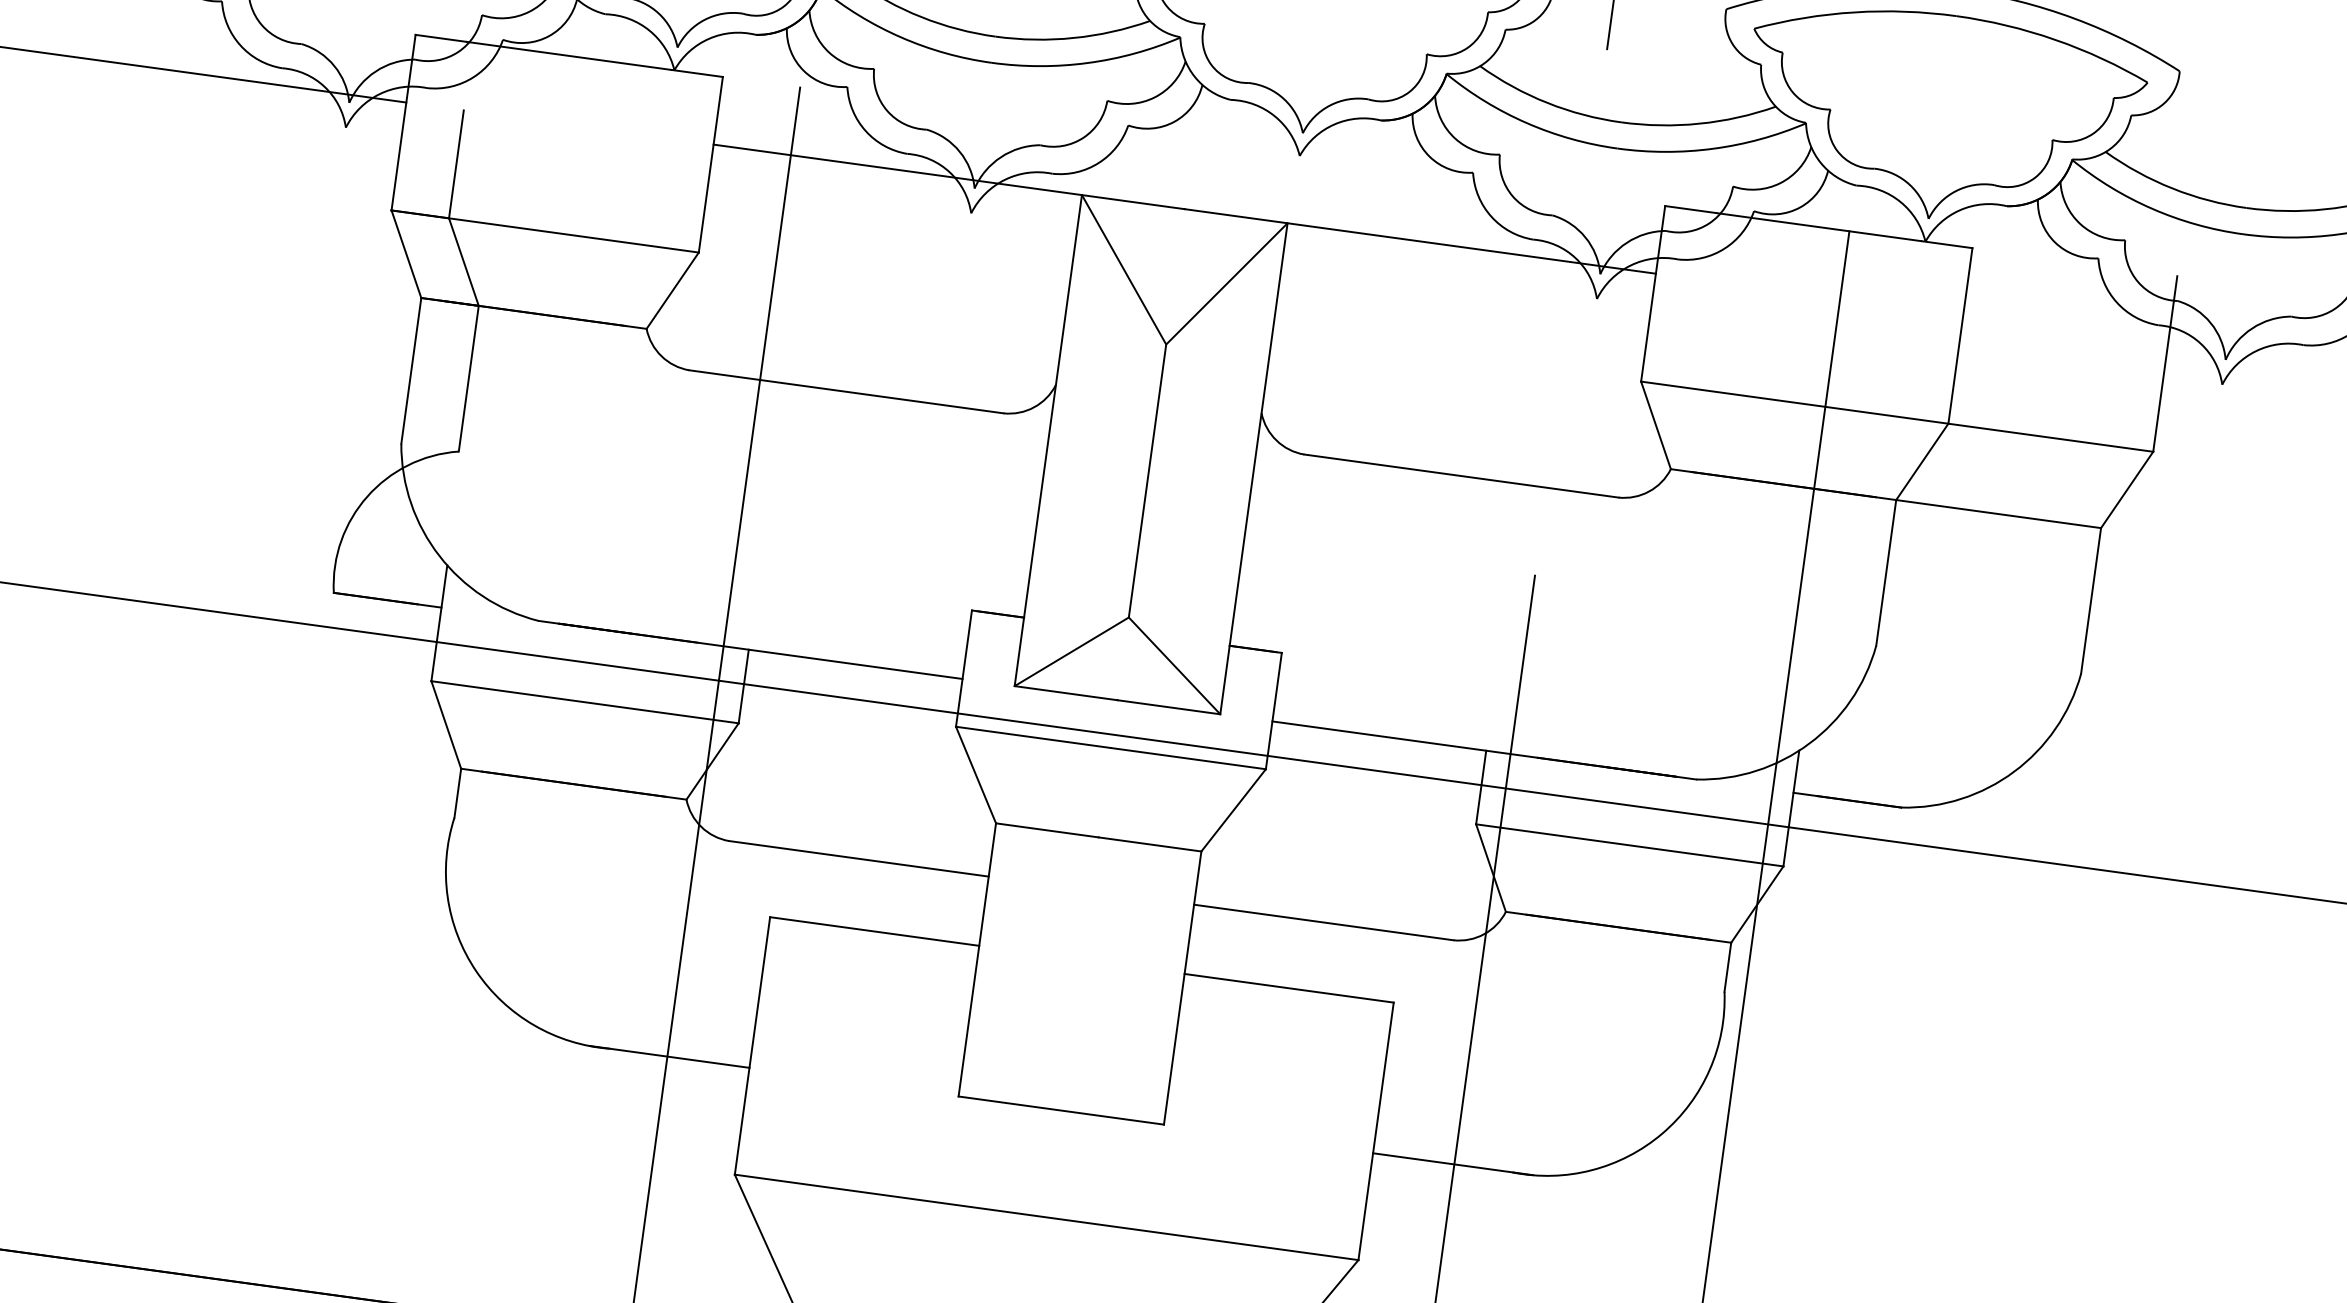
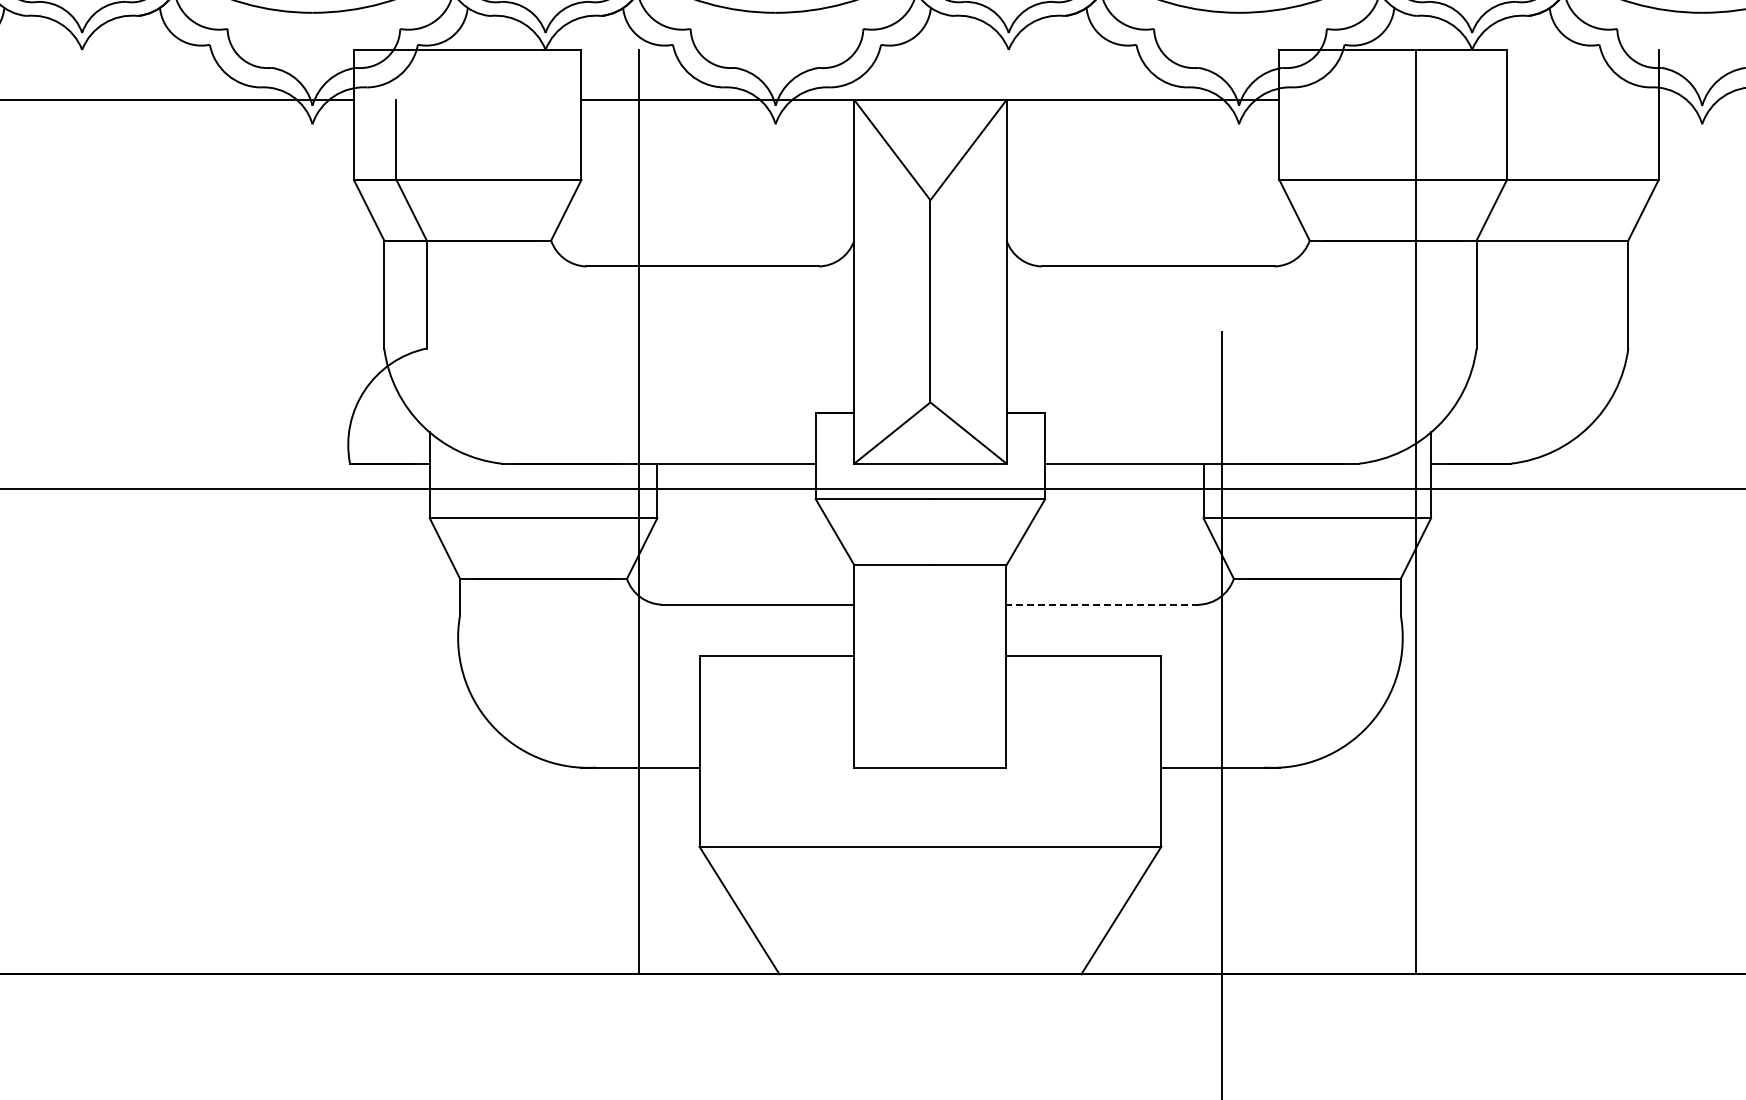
line: (1323, 922) -> (1102, 604), solid -> dashed

